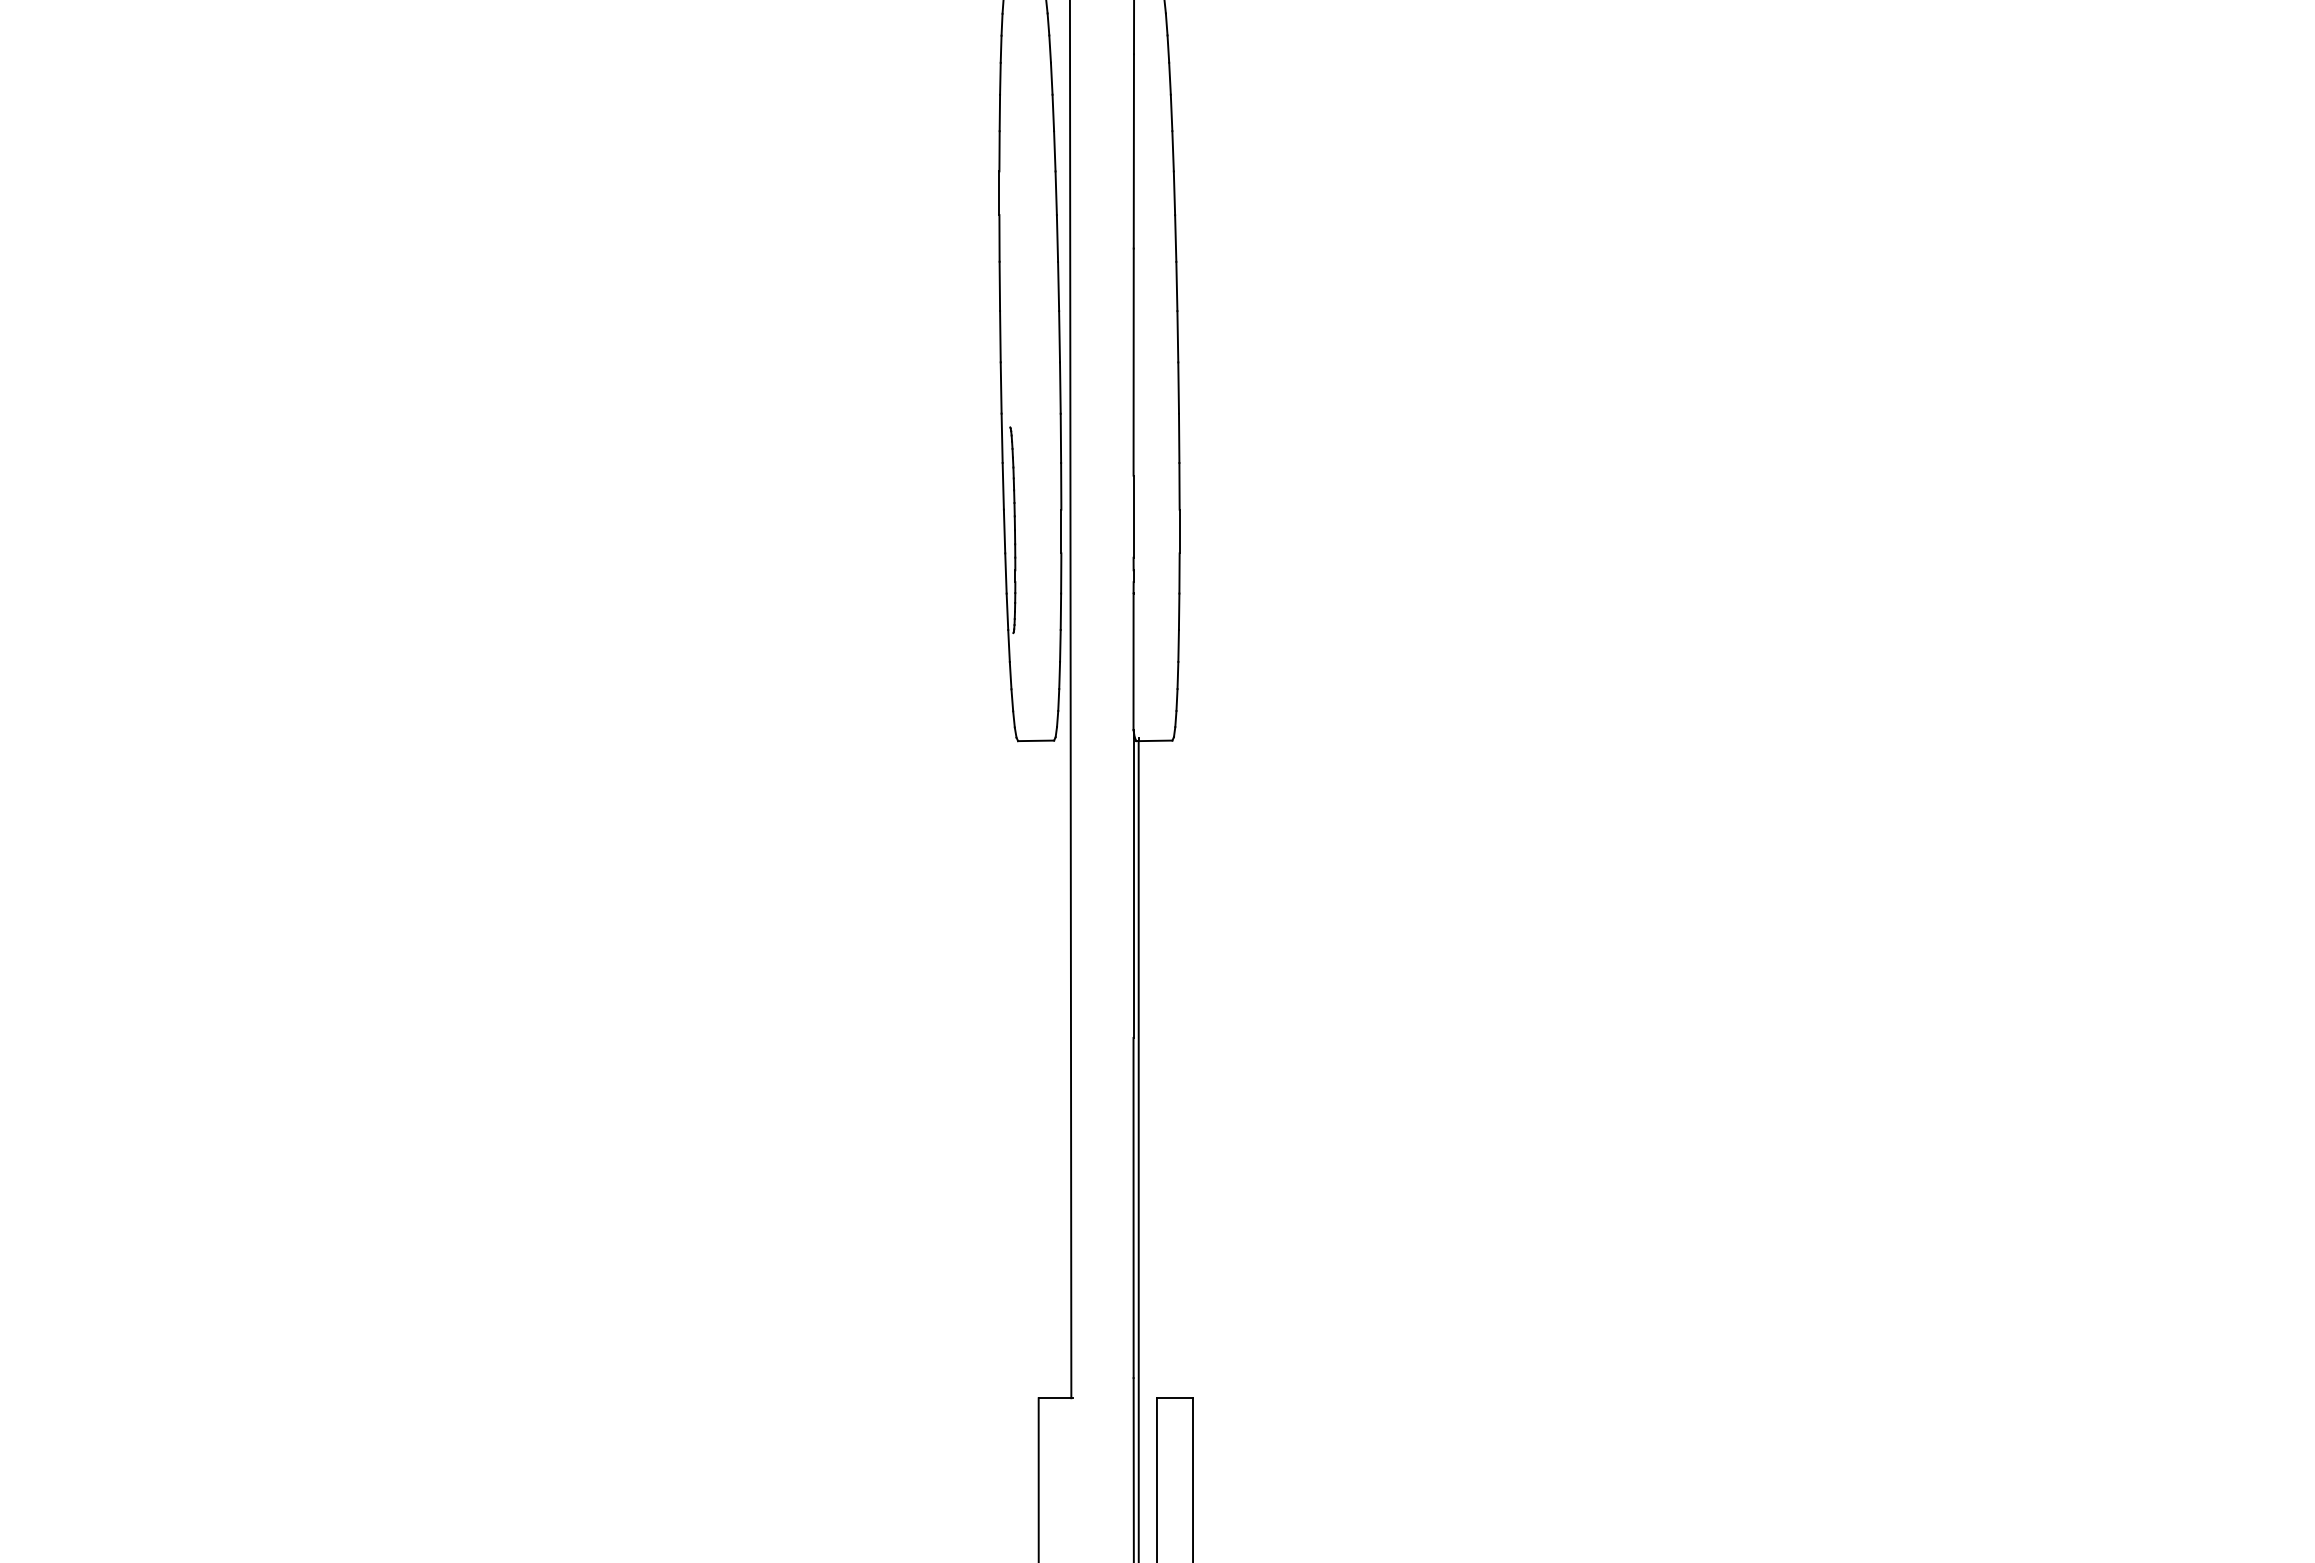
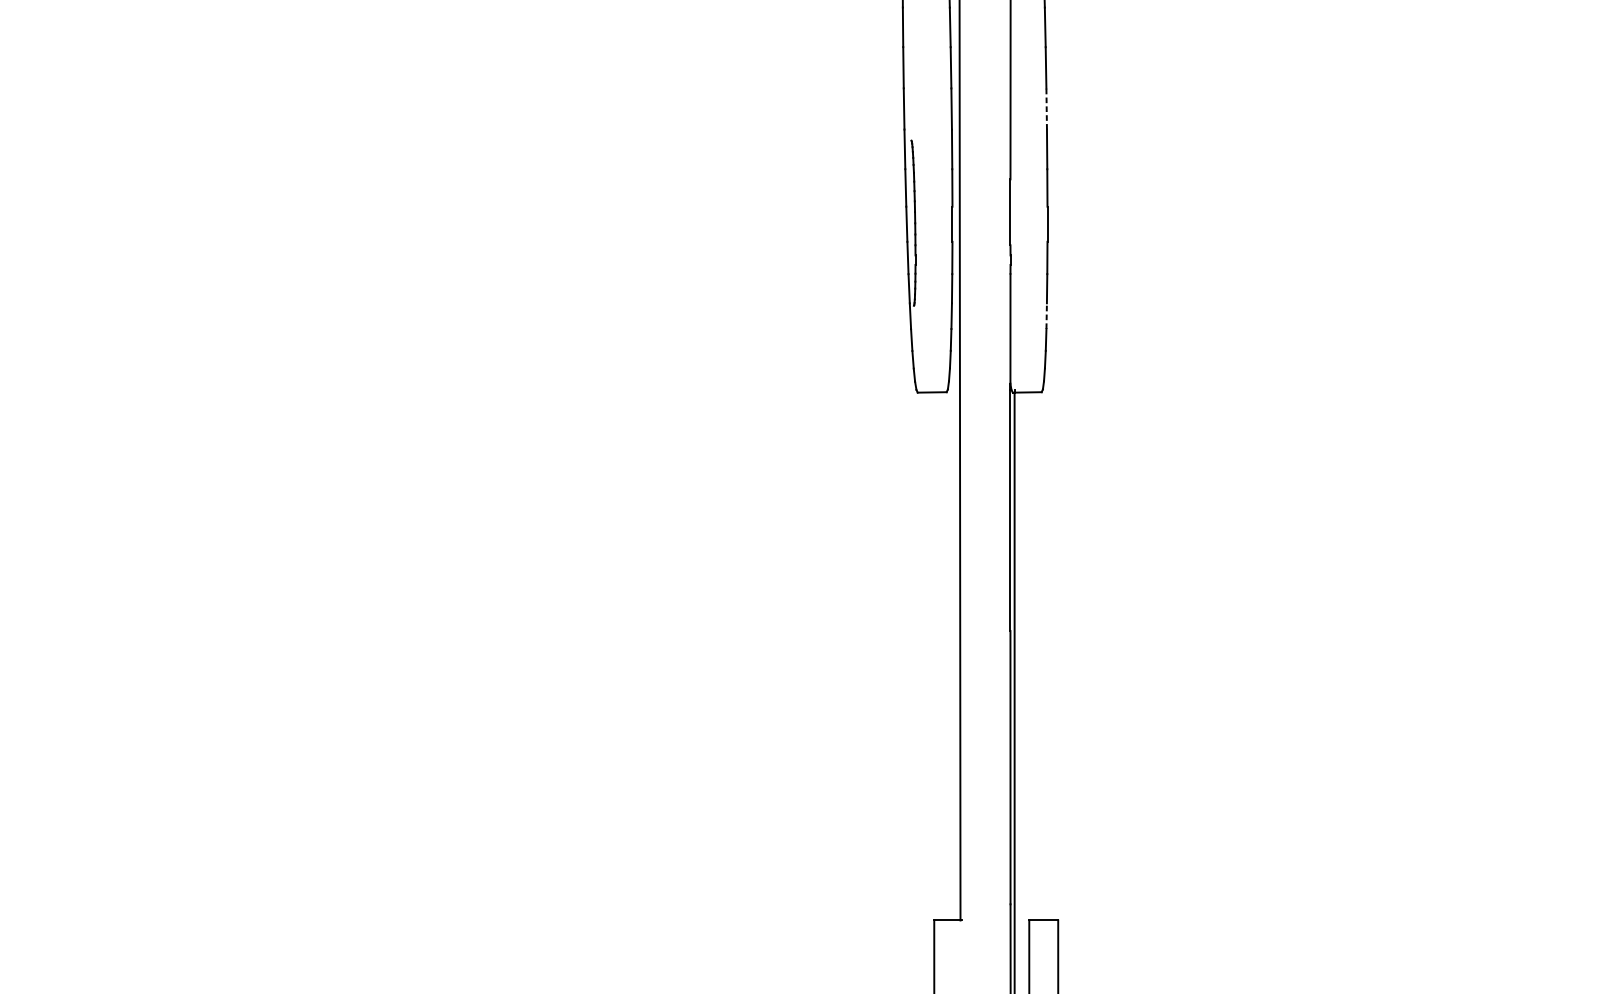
line: (1178, 388) -> (1046, 109), solid -> dashed
line: (1178, 645) -> (1046, 315), solid -> dashed

